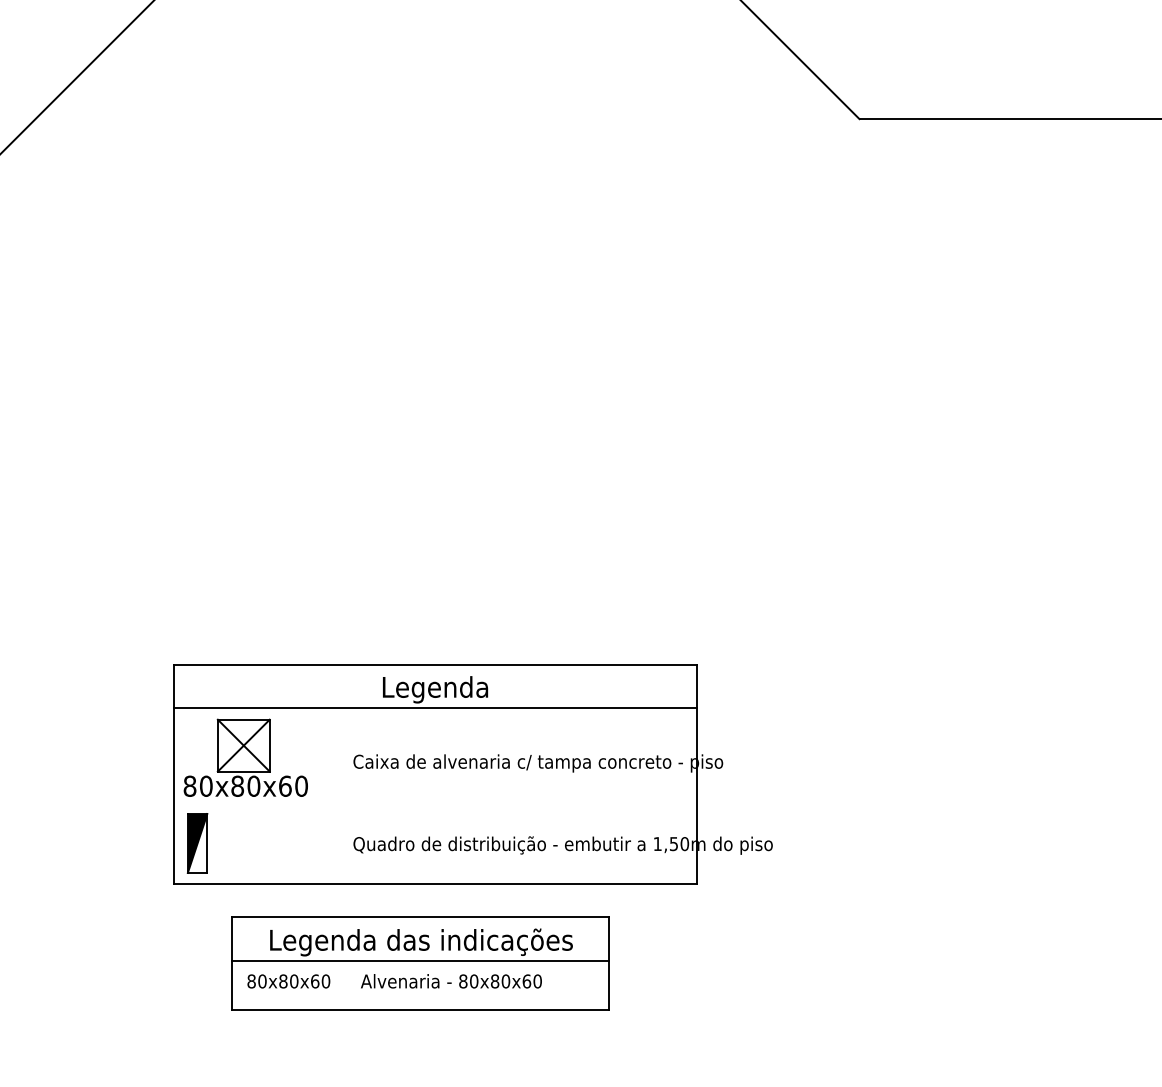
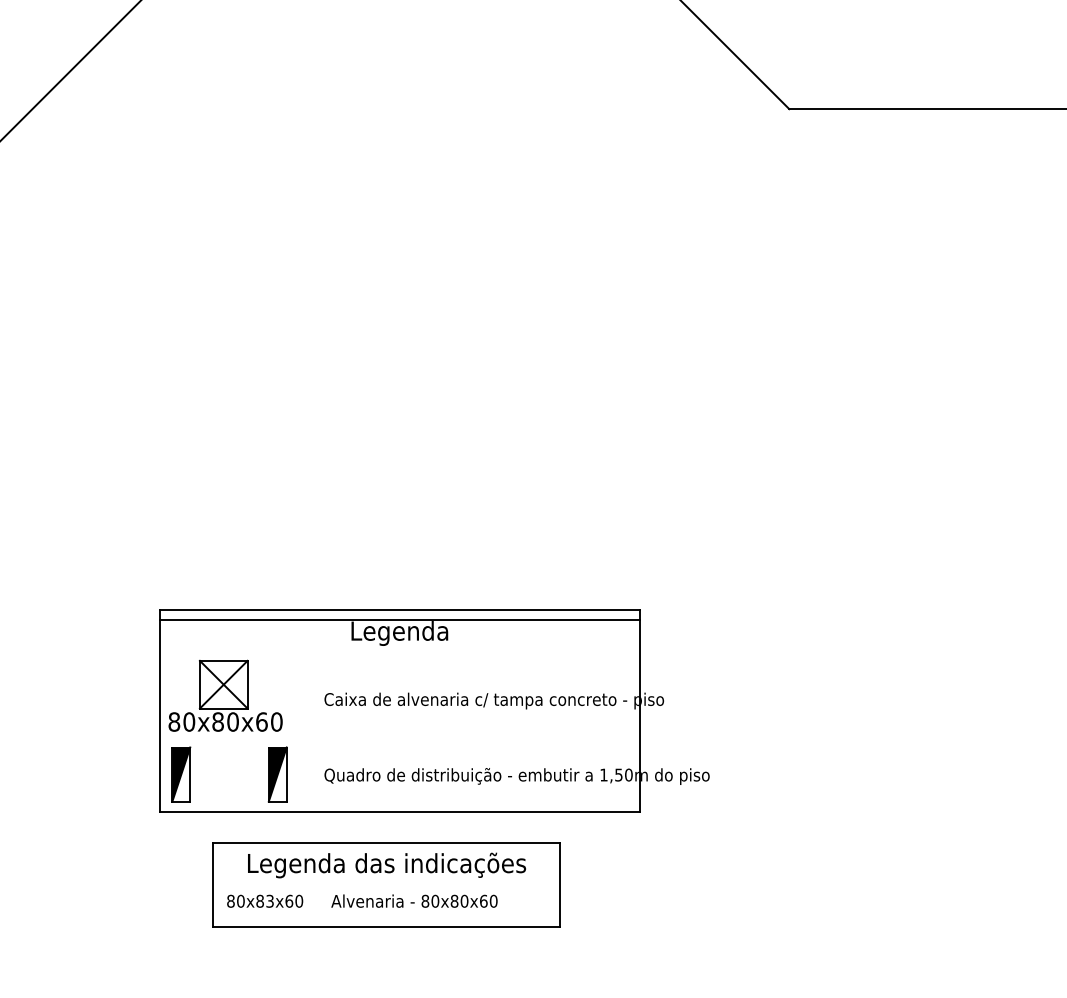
line: (434, 708) -> (398, 620), moved
part: (302, 843) -> (277, 774), added
line: (420, 961) -> (386, 882), removed
text: (294, 981) -> (270, 901), 80x80x60 -> 80x83x60

